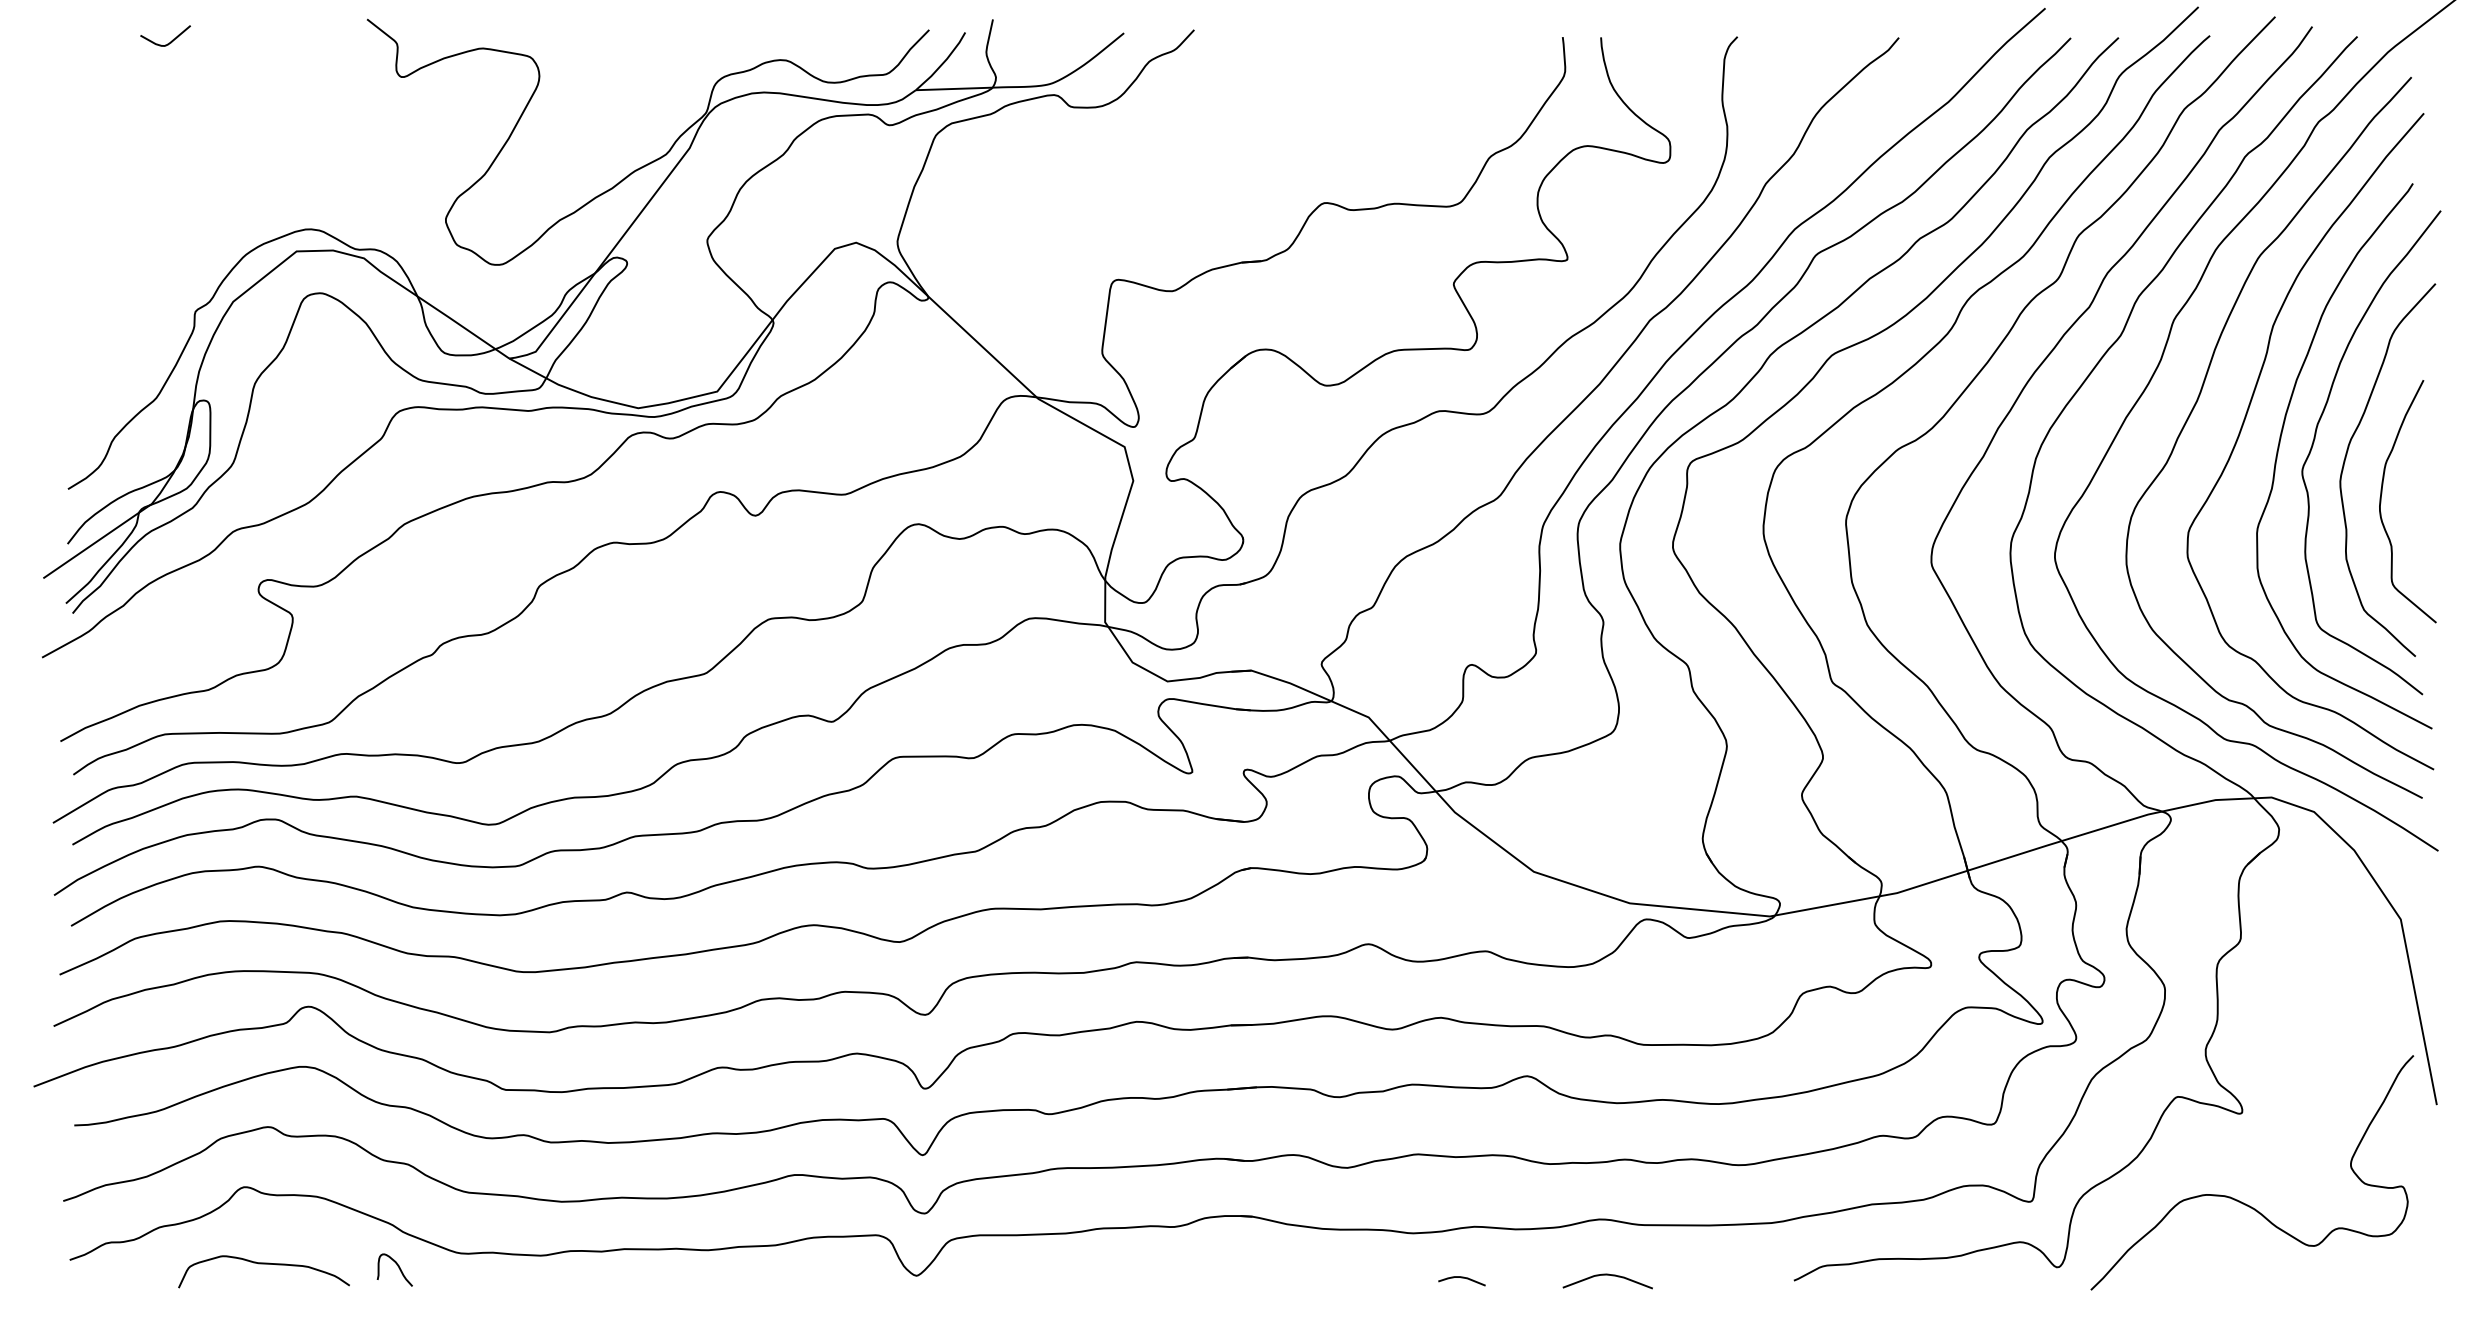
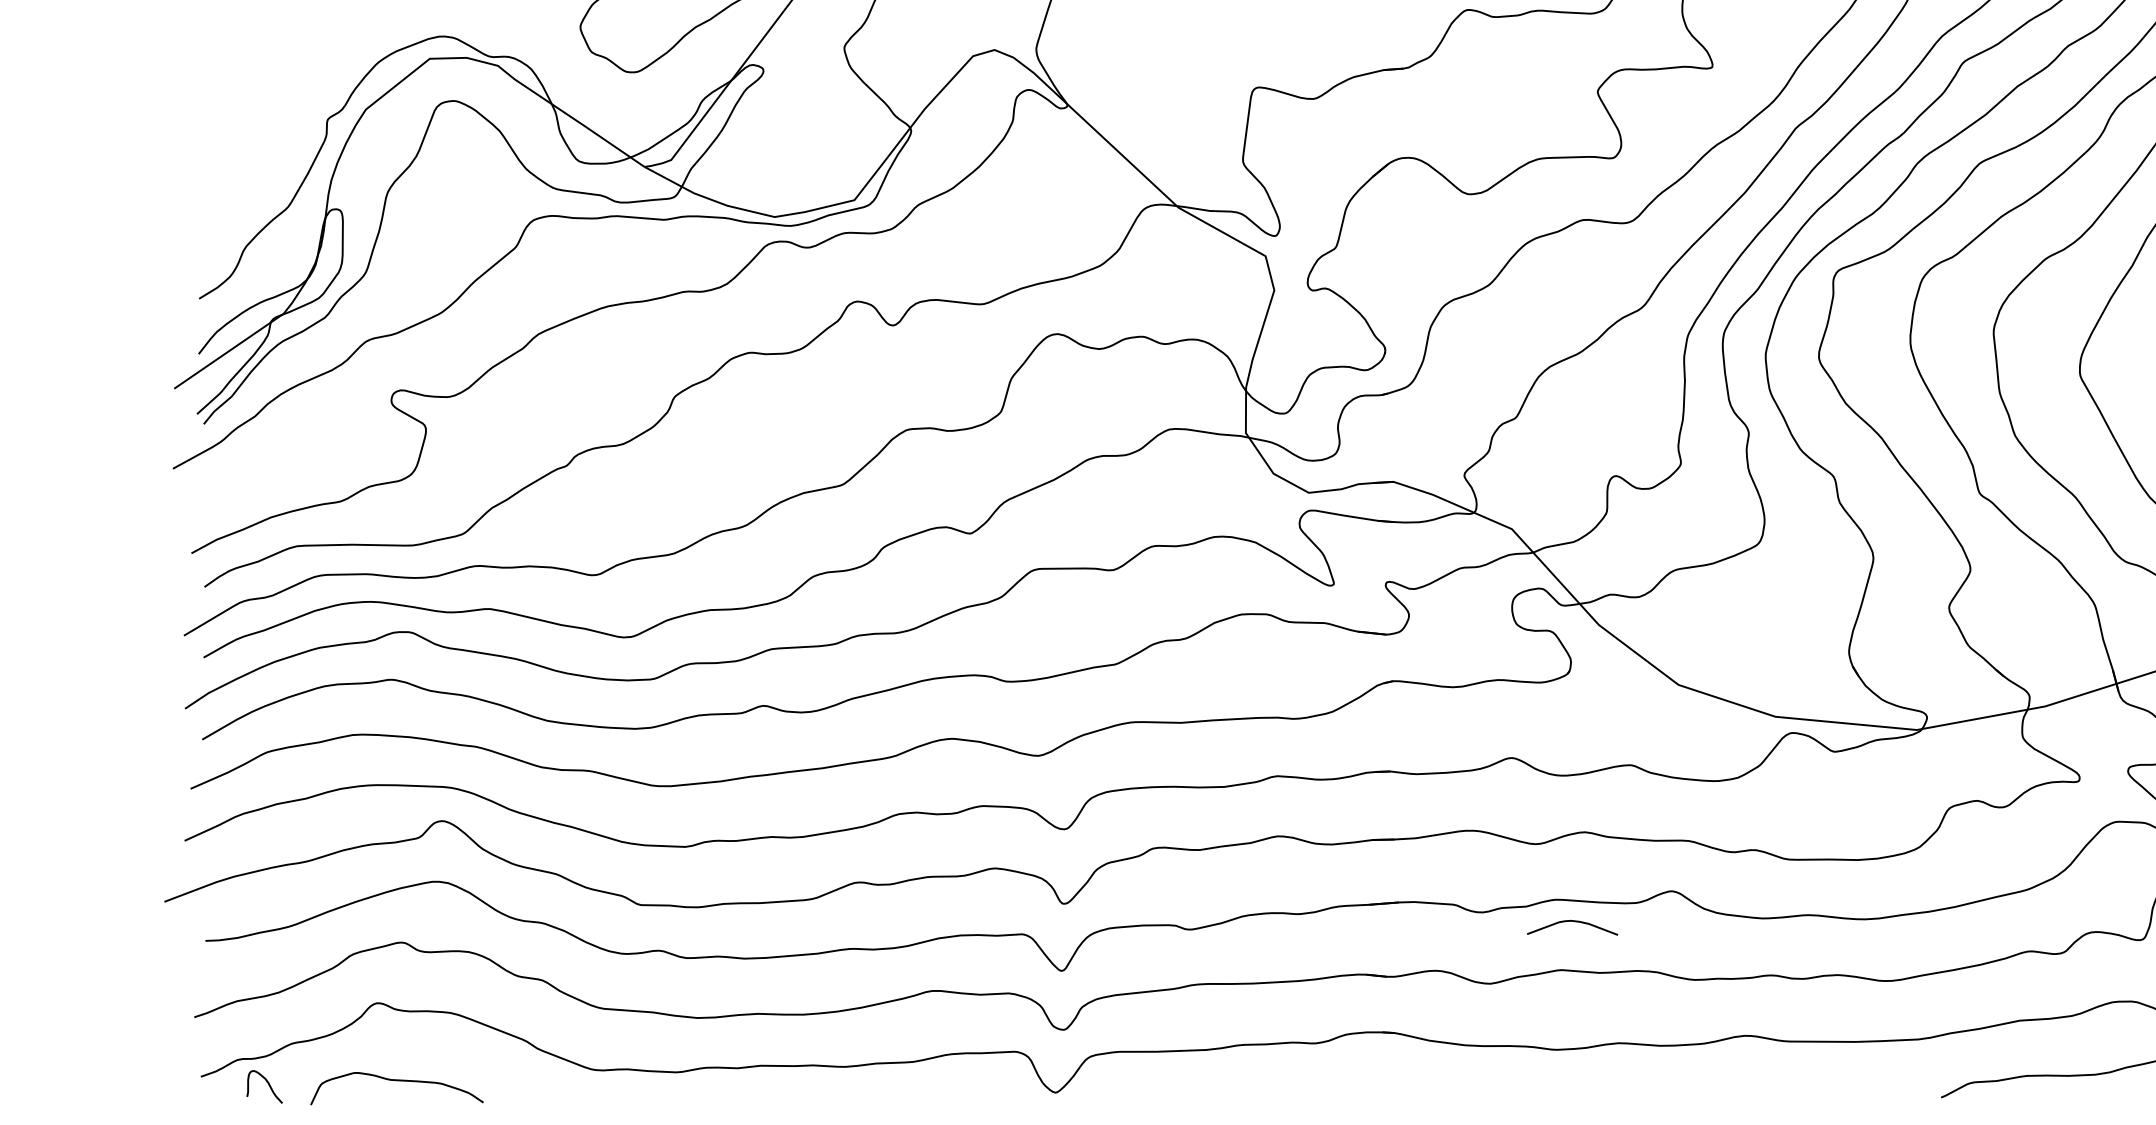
curve: (398, 1268) -> (268, 1085), moved
curve: (1607, 1275) -> (1572, 921), moved
curve: (1461, 1278) -> (1605, 1095), removed

